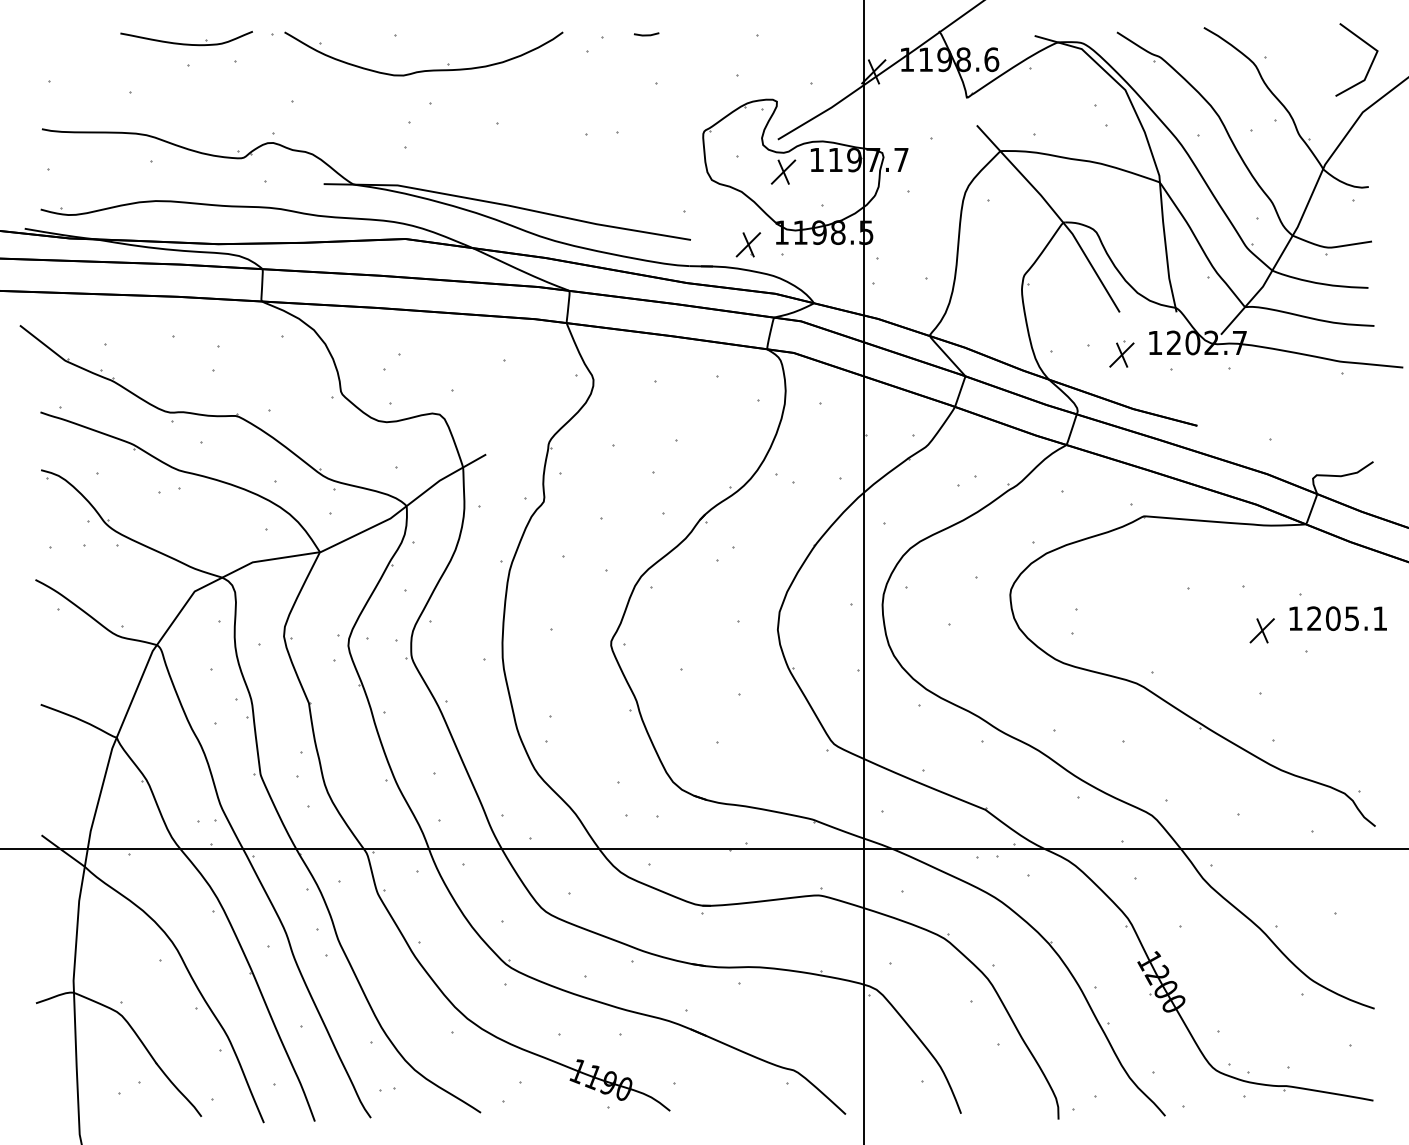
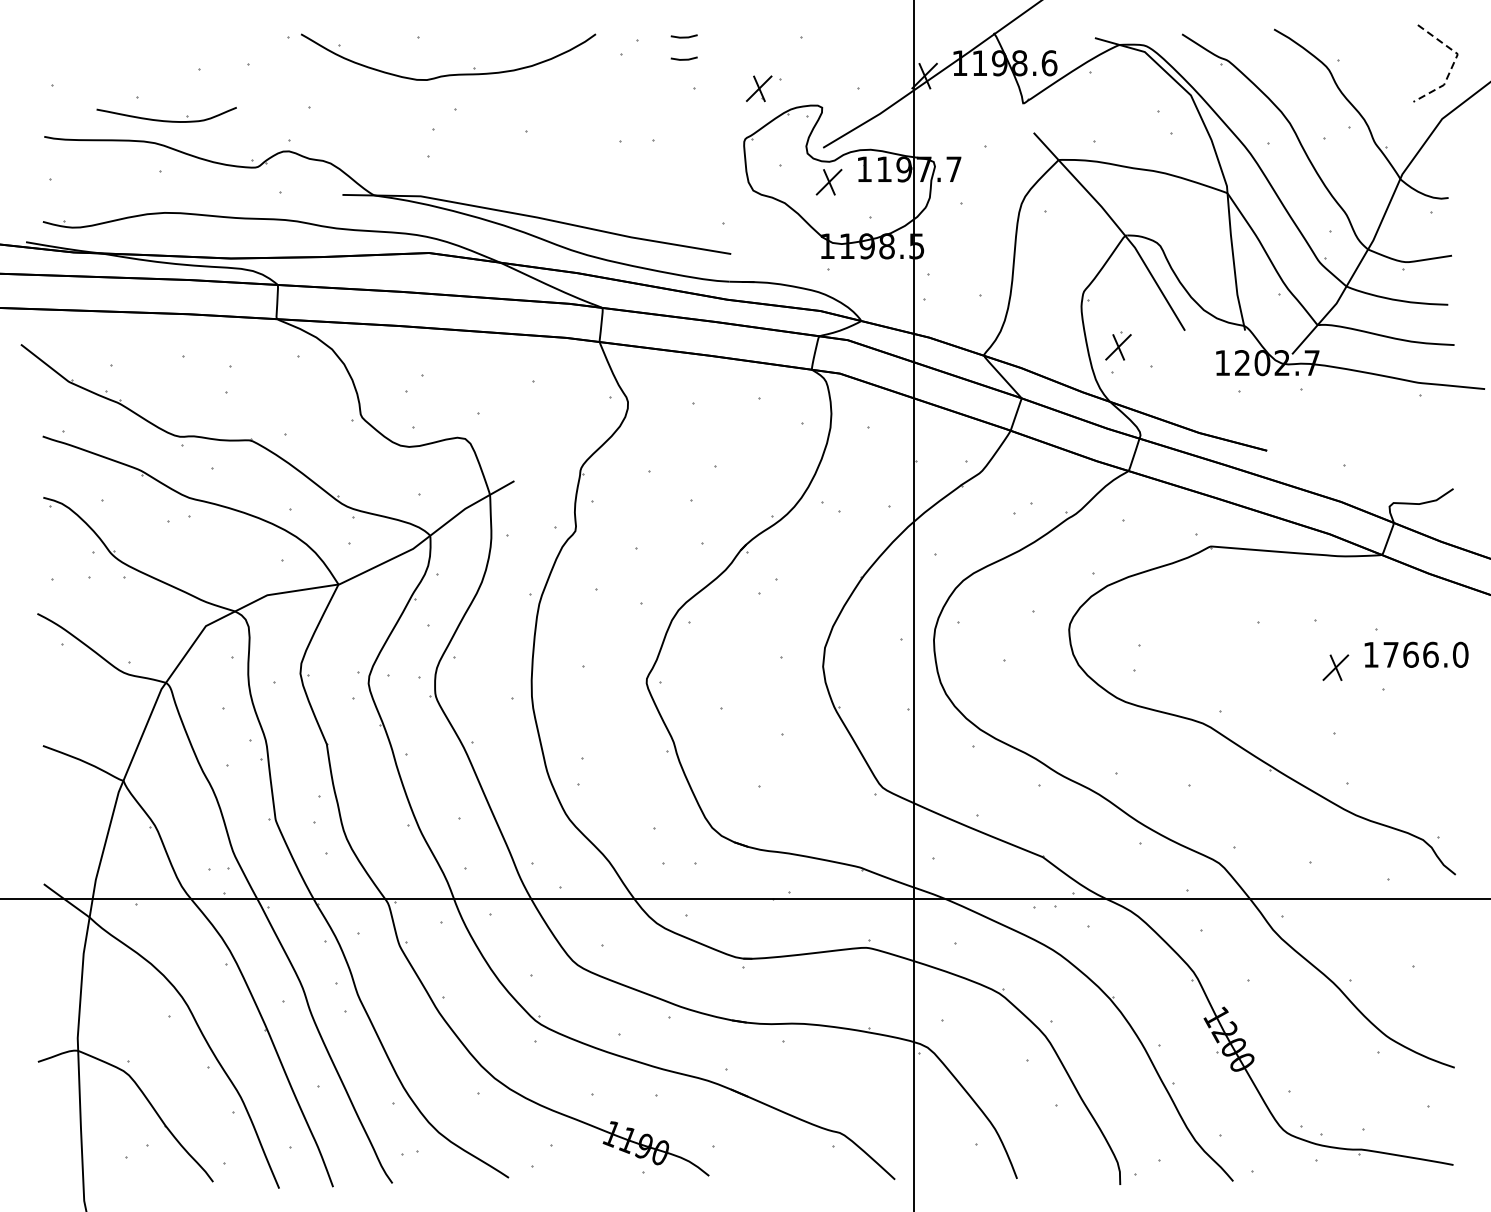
part: (186, 38) -> (166, 114), moved
line: (646, 55) -> (684, 58), added
line: (1373, 60) -> (1453, 64), solid -> dashed
part: (748, 244) -> (759, 88), moved
part: (1121, 353) -> (1118, 345), moved
text: (1347, 618) -> (1426, 654), 1205.1 -> 1766.0

